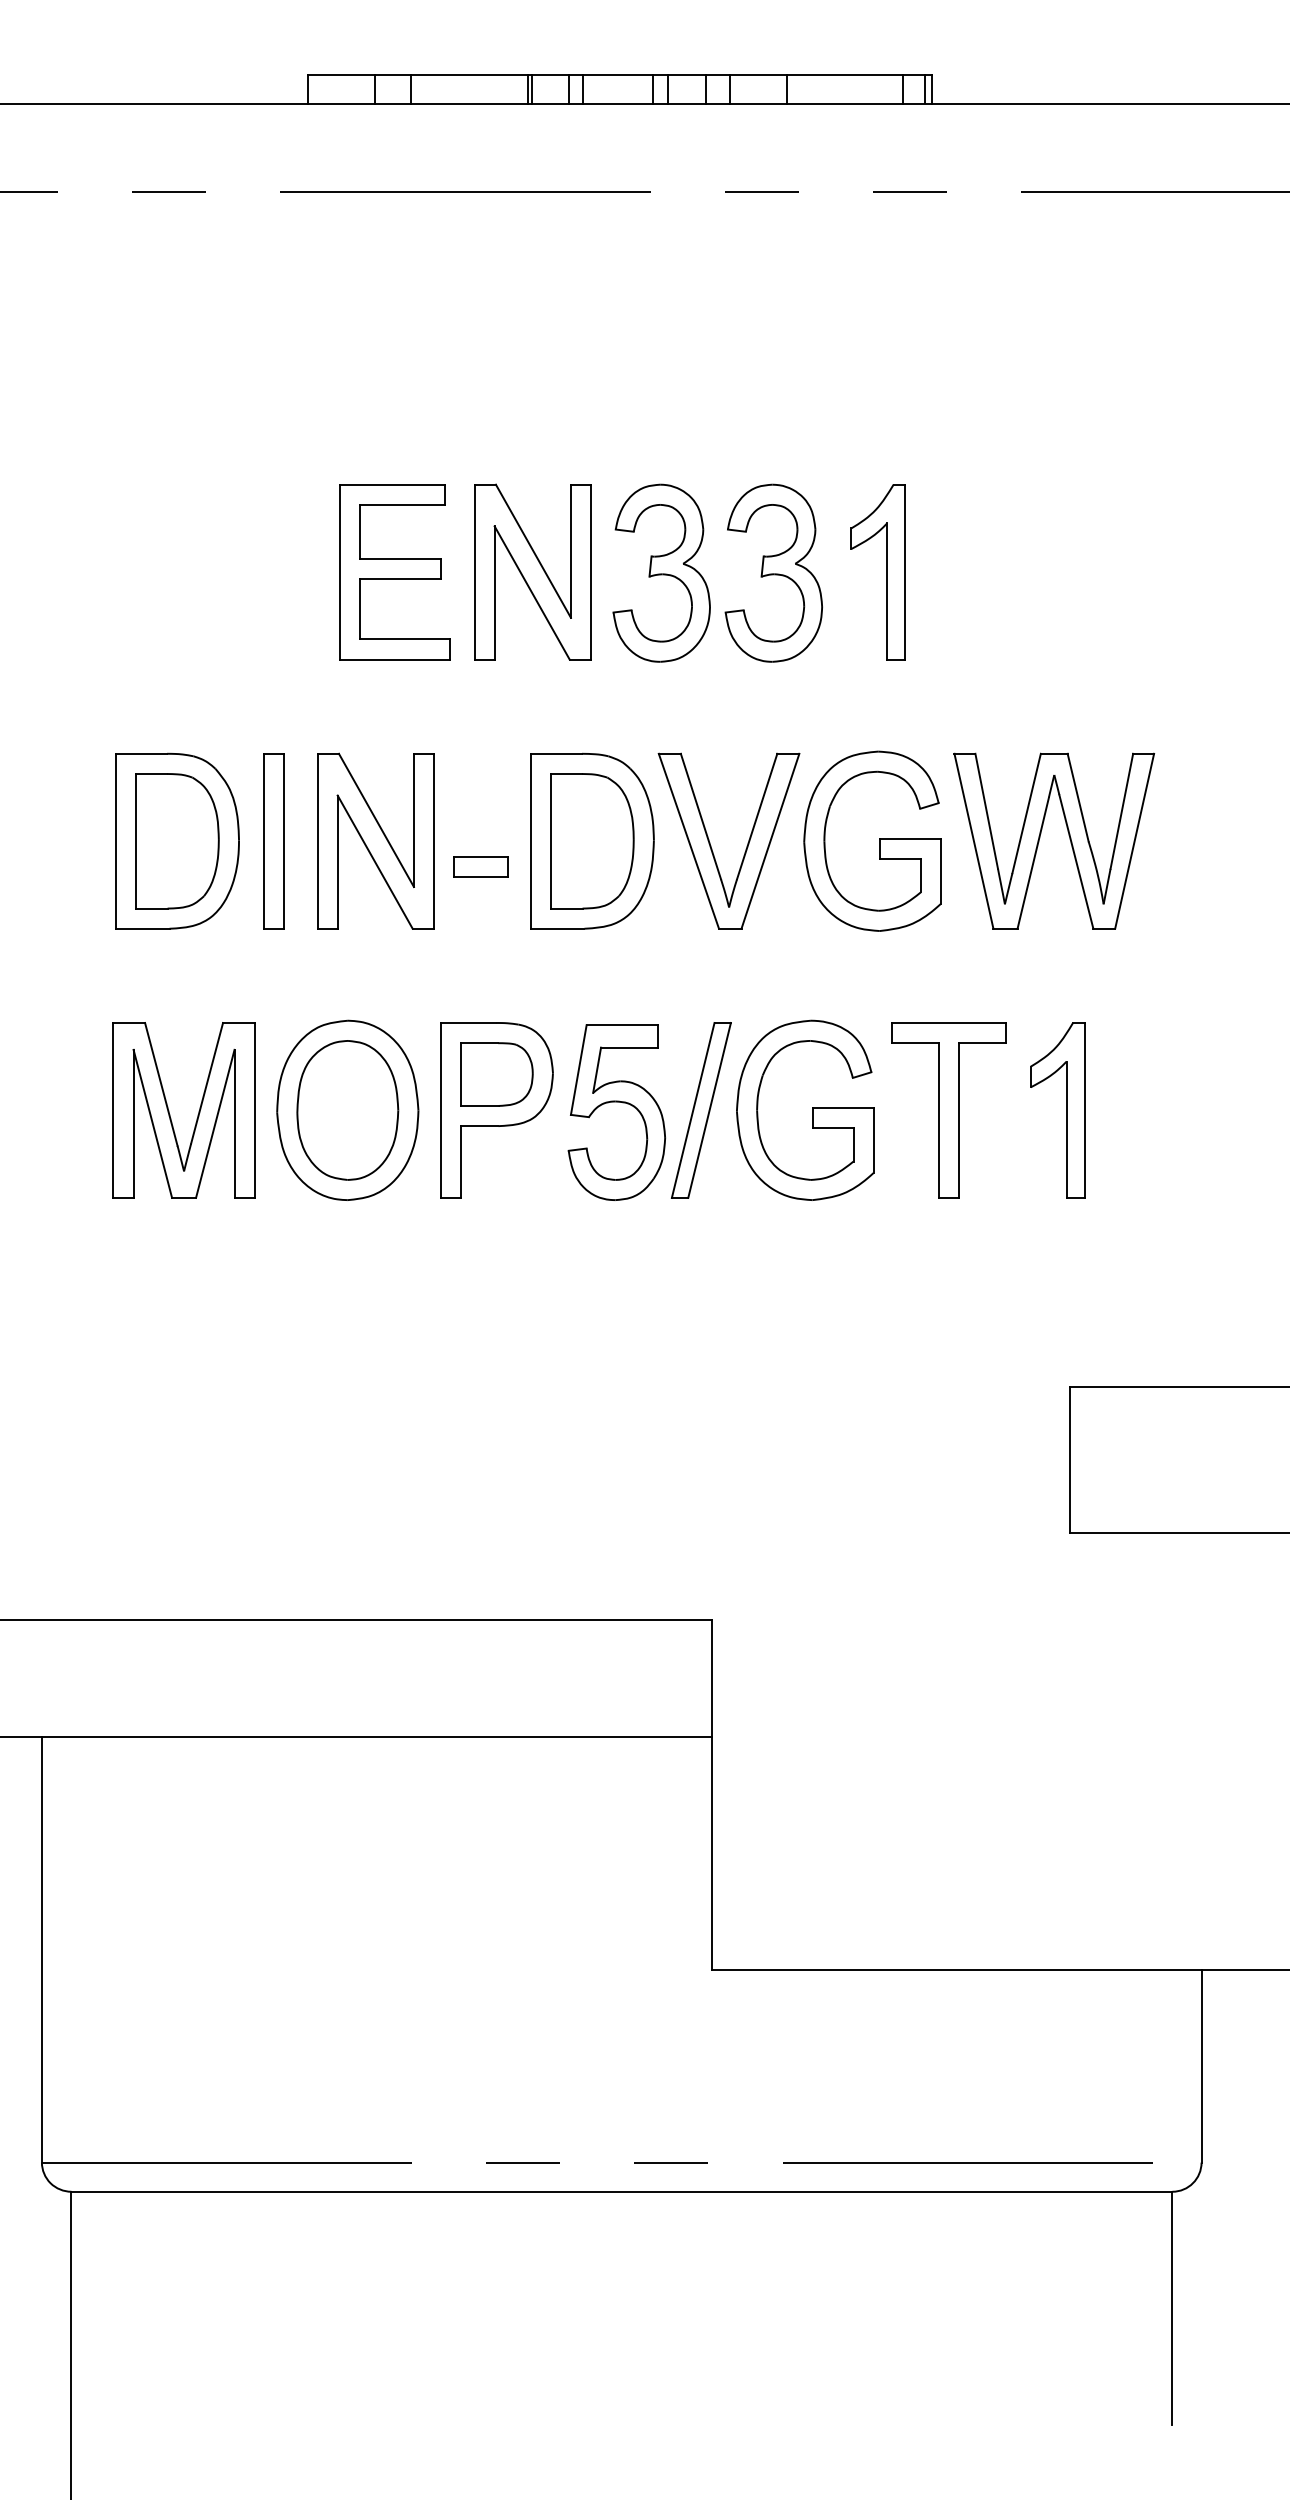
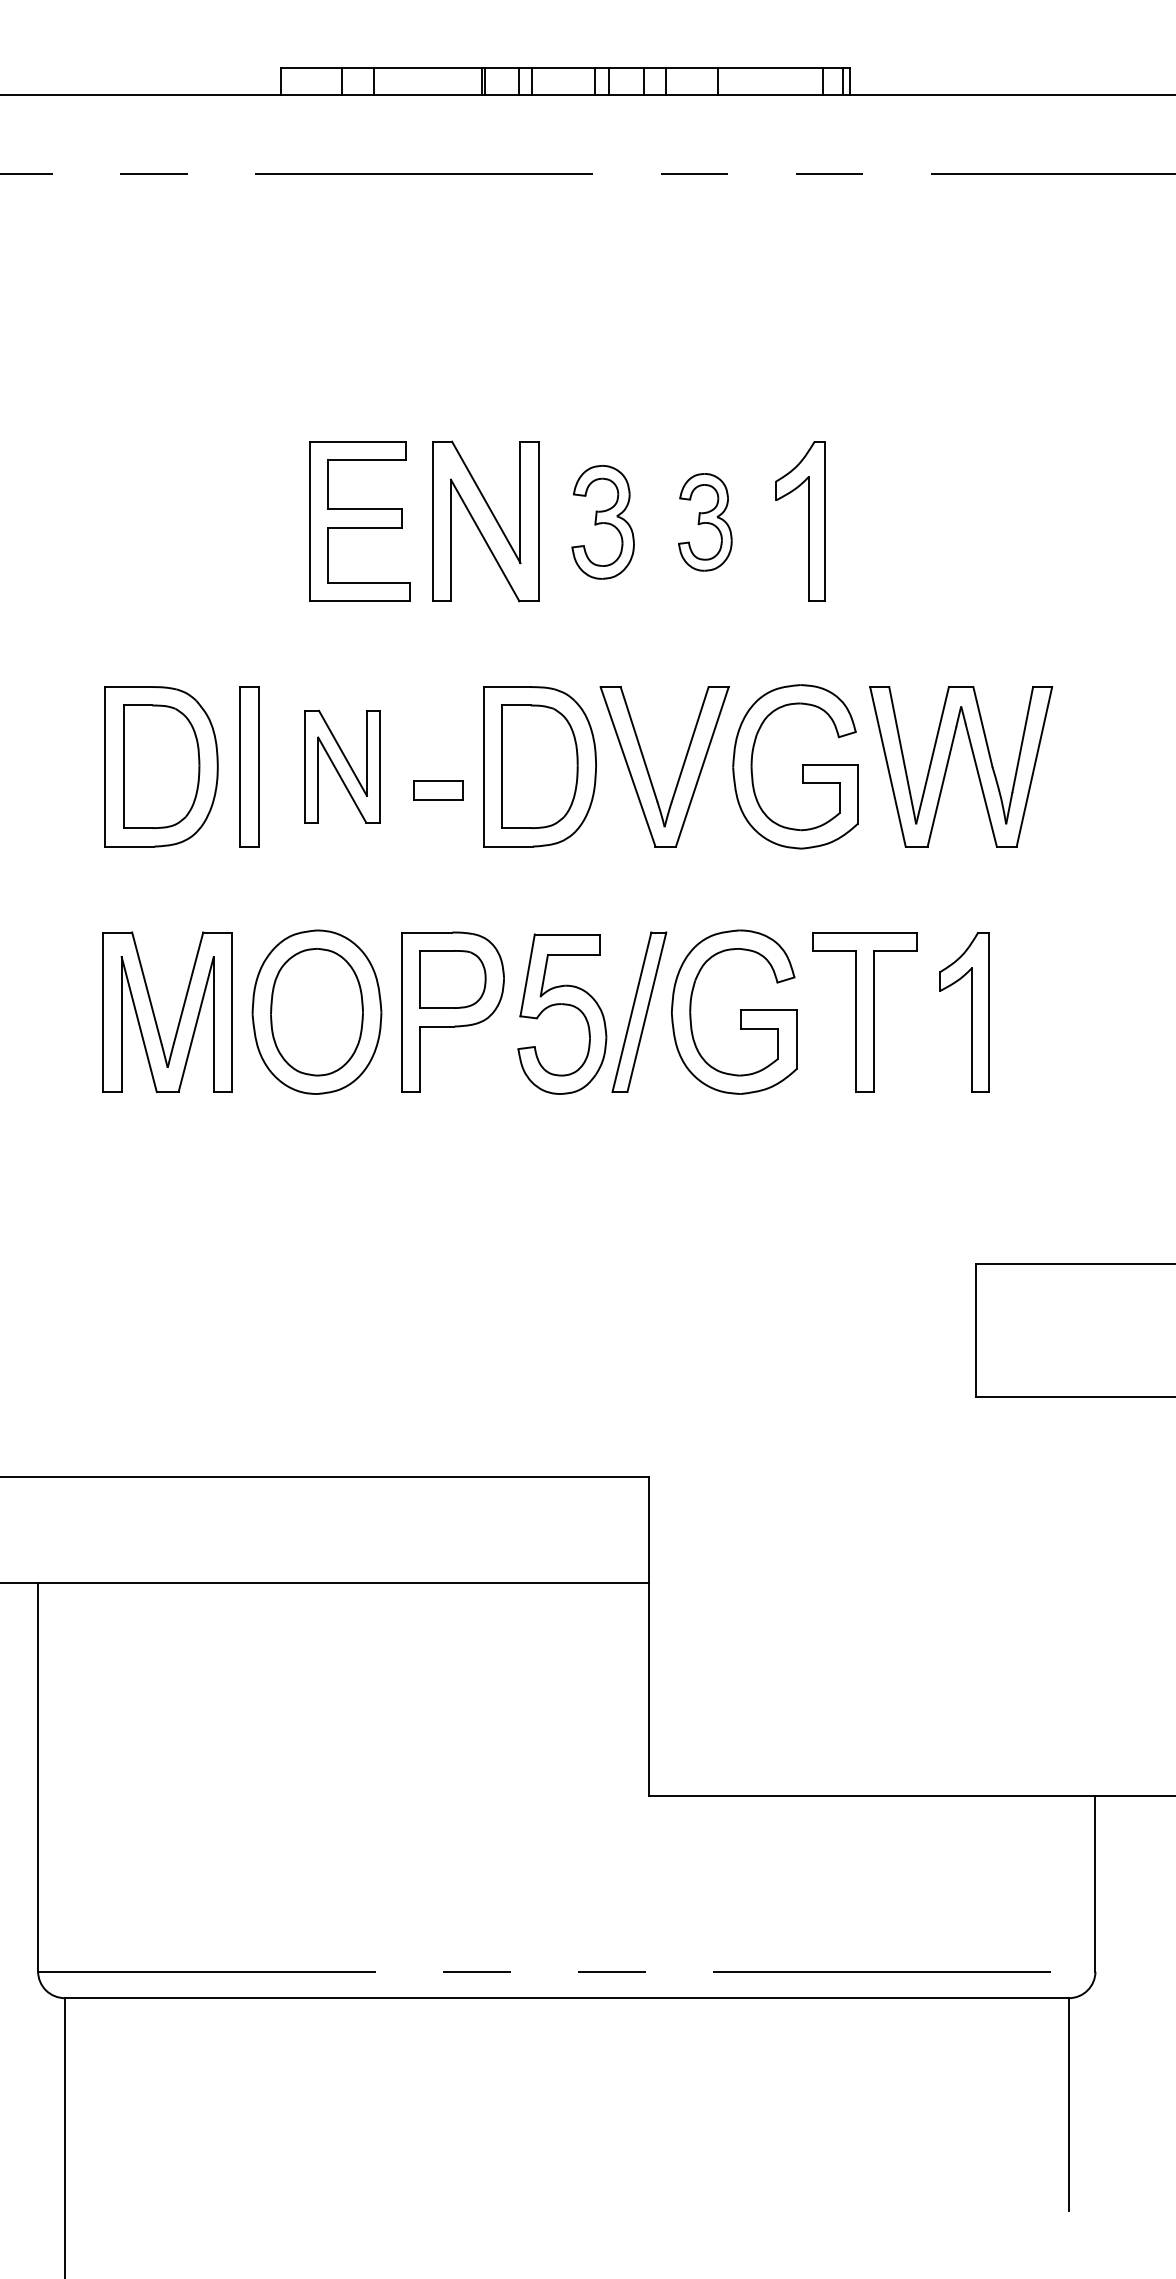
part: (661, 572) -> (603, 521), size x0.7
part: (773, 572) -> (705, 521), size x0.6
part: (375, 840) -> (342, 766), size x0.7

